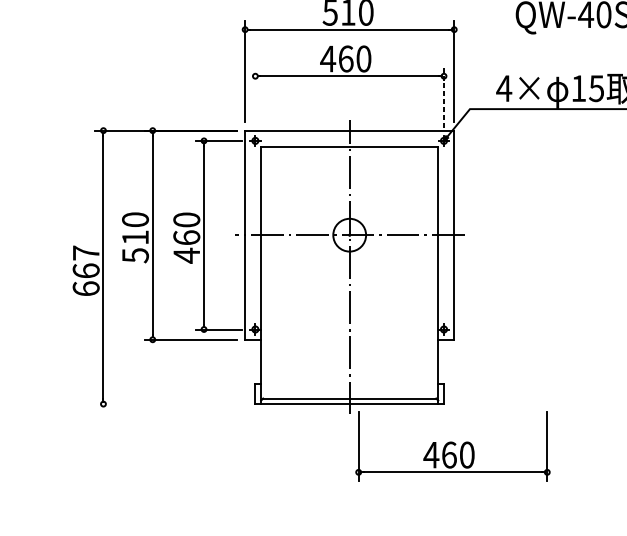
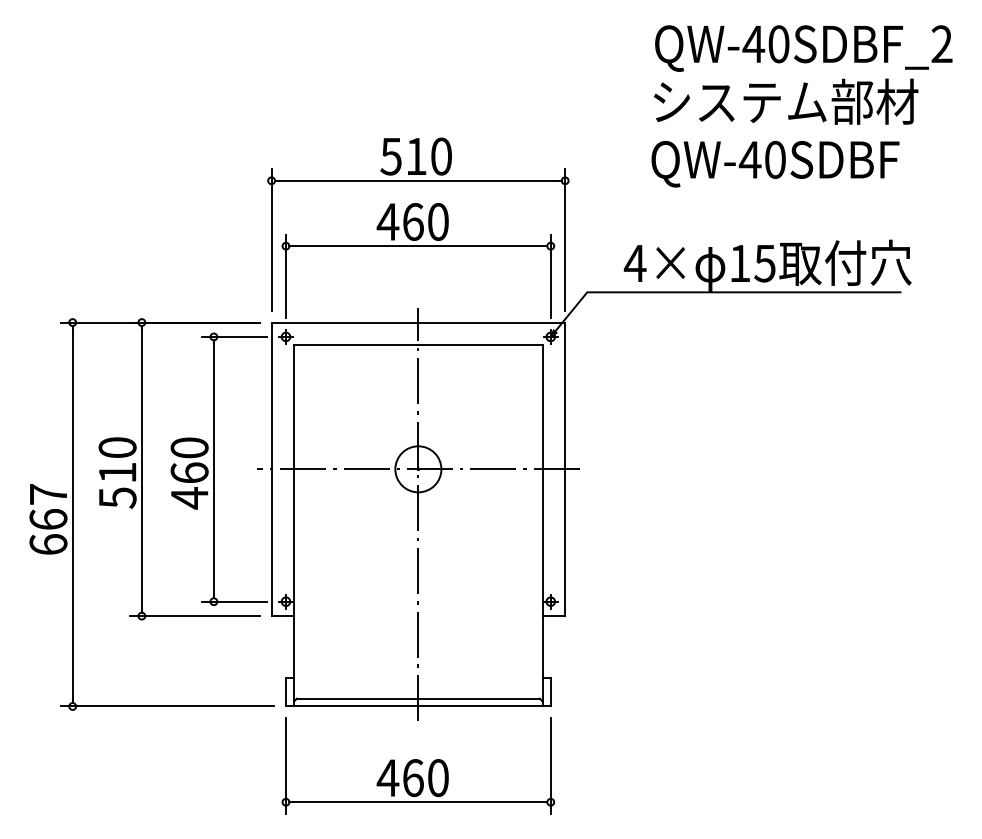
line: (255, 97) -> (286, 276), added
line: (443, 97) -> (550, 276), dashed -> solid
line: (170, 404) -> (167, 706), added
part: (453, 446) -> (418, 765), moved

